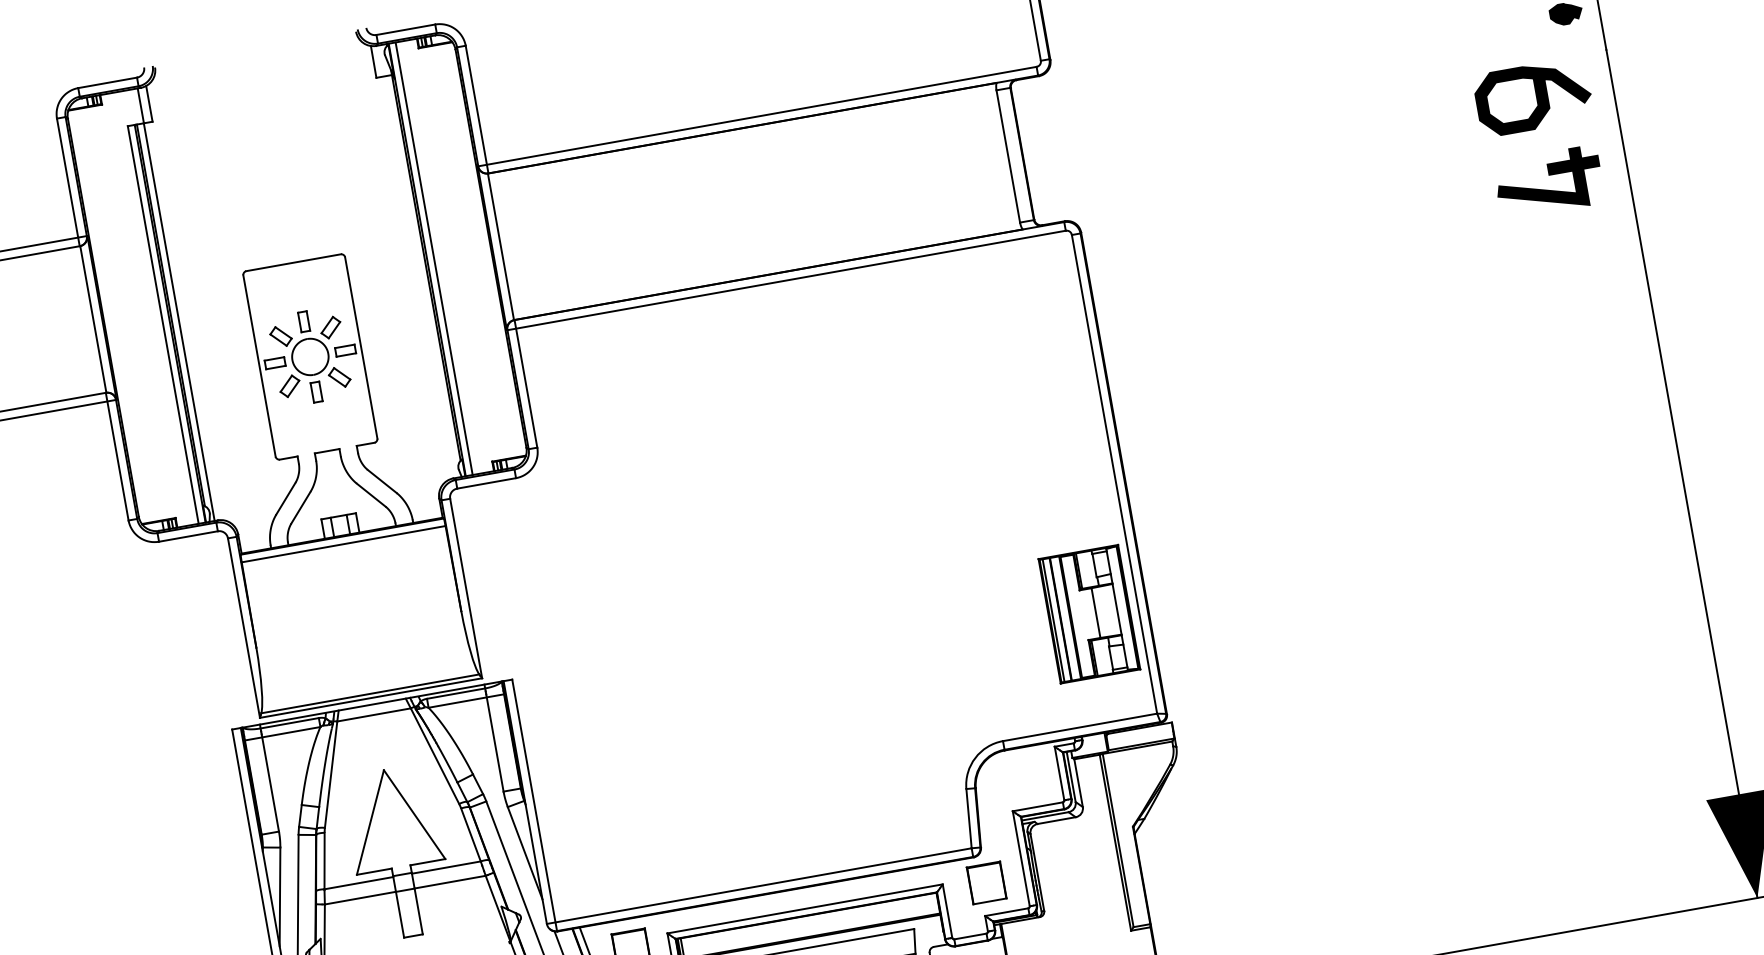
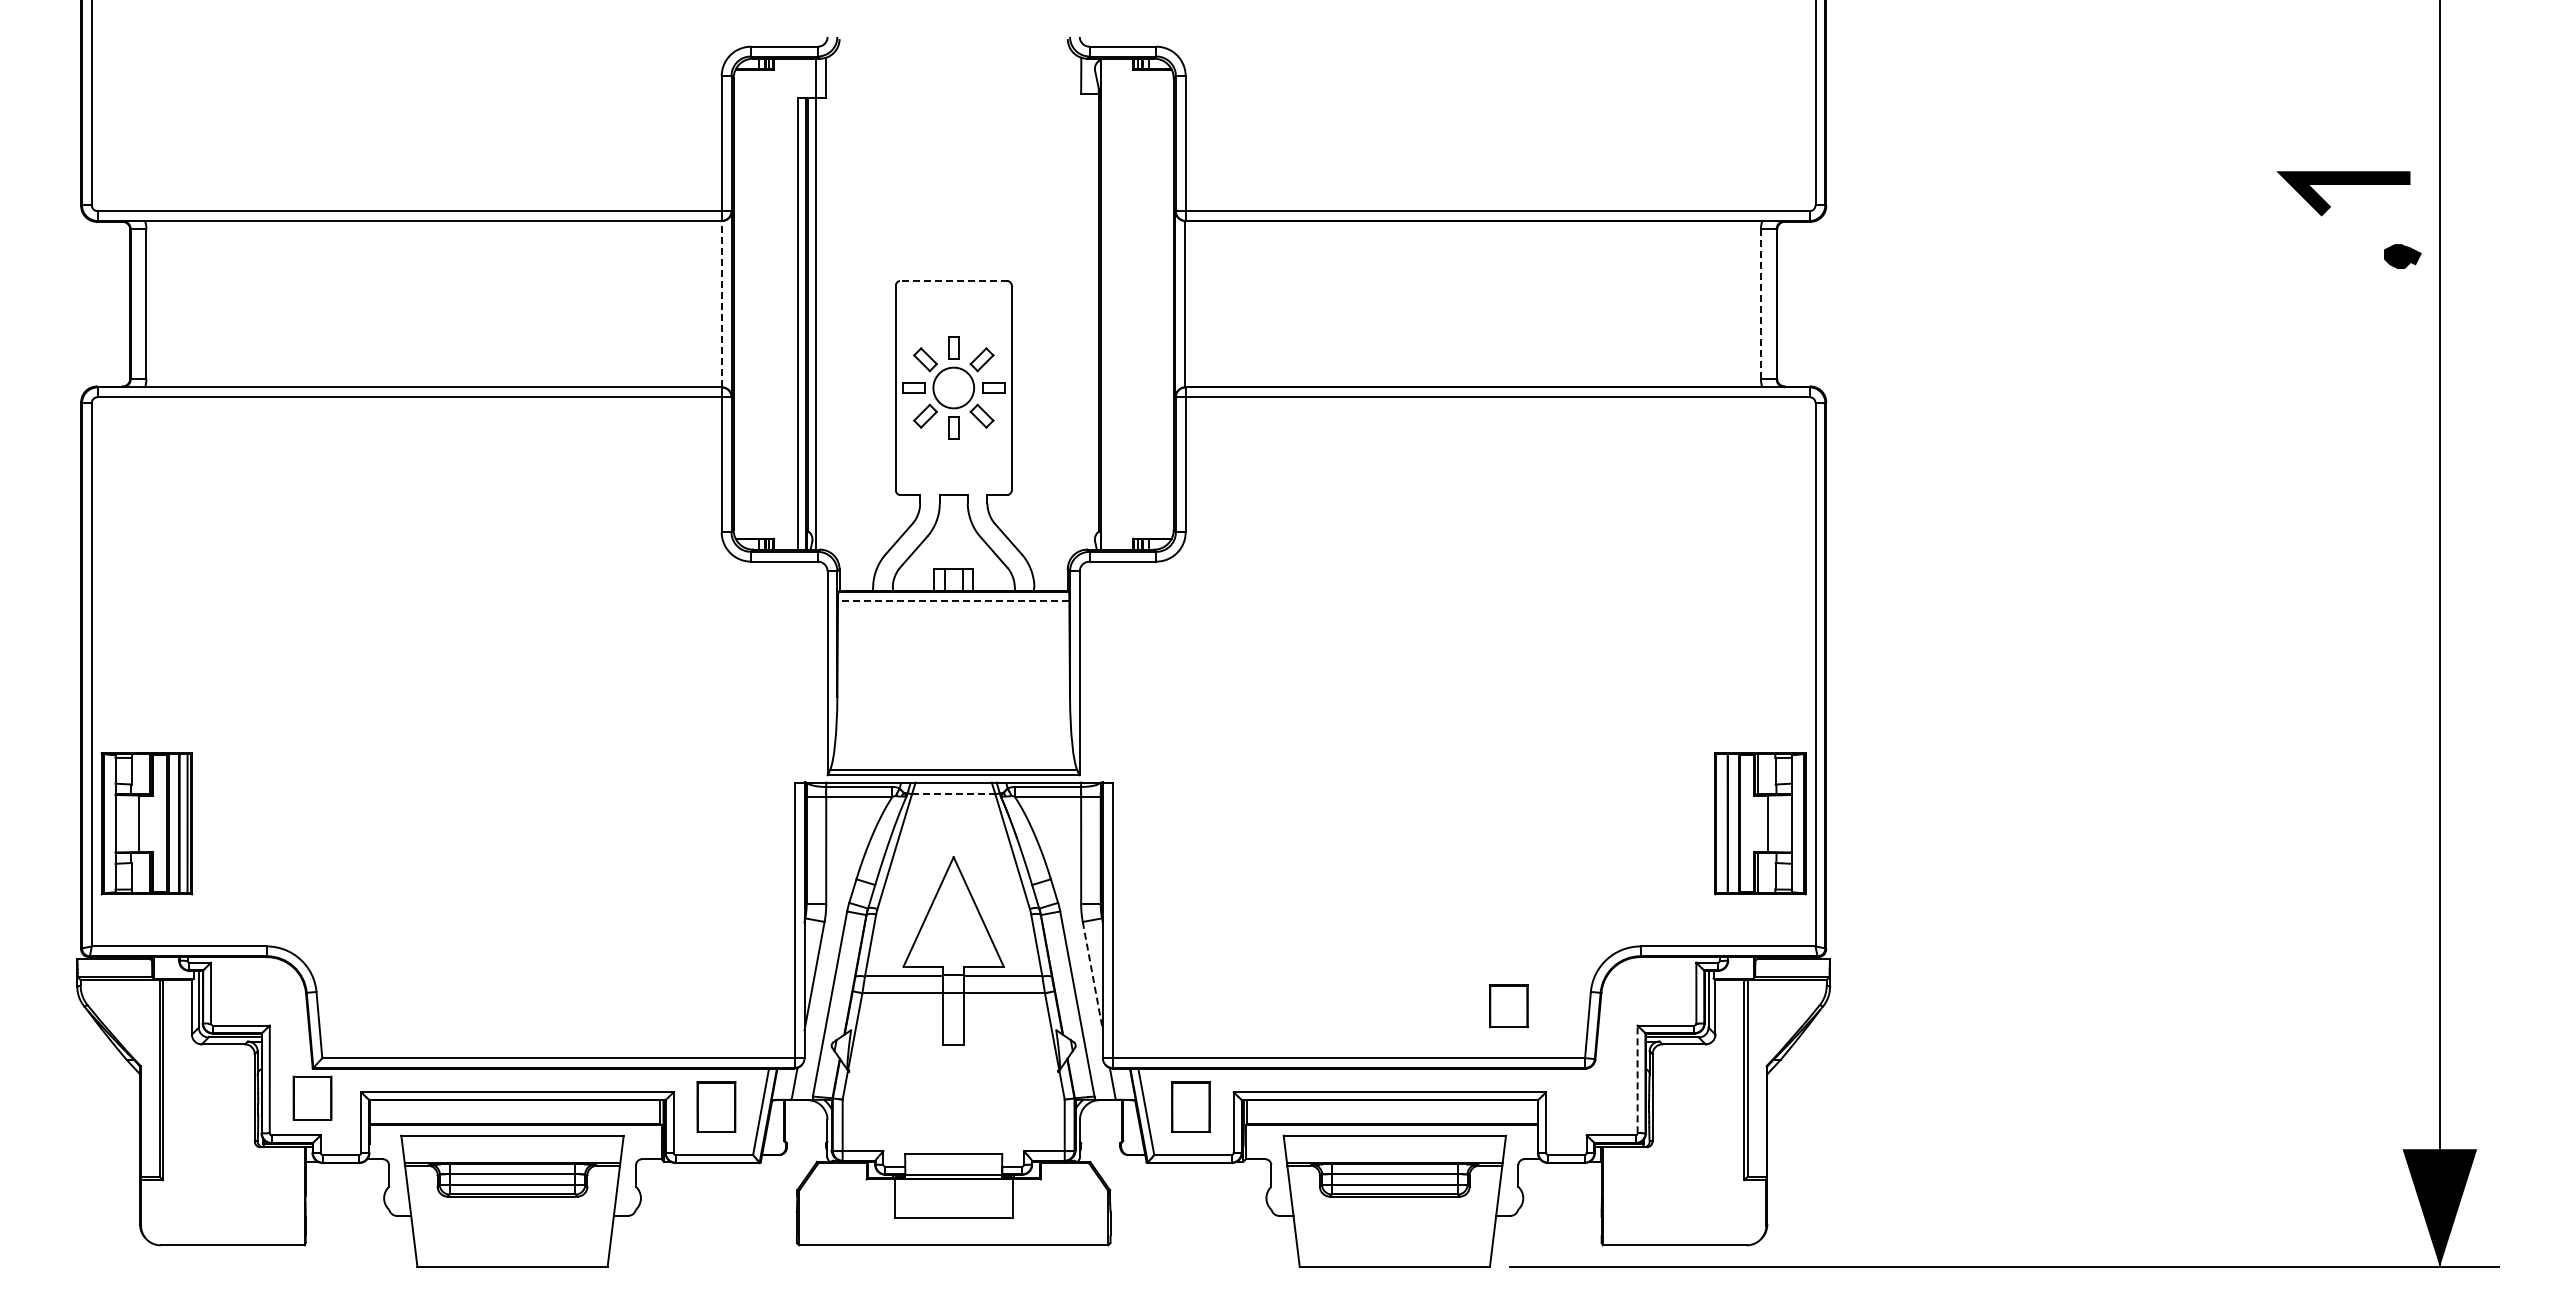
curve: (1536, 96) -> (2353, 341), removed
line: (1007, 156) -> (1760, 304), solid -> dashed
part: (1549, 175) -> (2352, 431), removed
line: (434, 258) -> (1109, 303), removed
line: (293, 263) -> (953, 281), solid -> dashed
line: (93, 318) -> (722, 303), solid -> dashed
line: (343, 544) -> (953, 600), solid -> dashed
line: (1053, 620) -> (1719, 823), removed
line: (373, 715) -> (953, 794), solid -> dashed
line: (524, 853) -> (1092, 976), solid -> dashed
line: (1021, 858) -> (1637, 1079), solid -> dashed
part: (986, 883) -> (1508, 1006), moved

